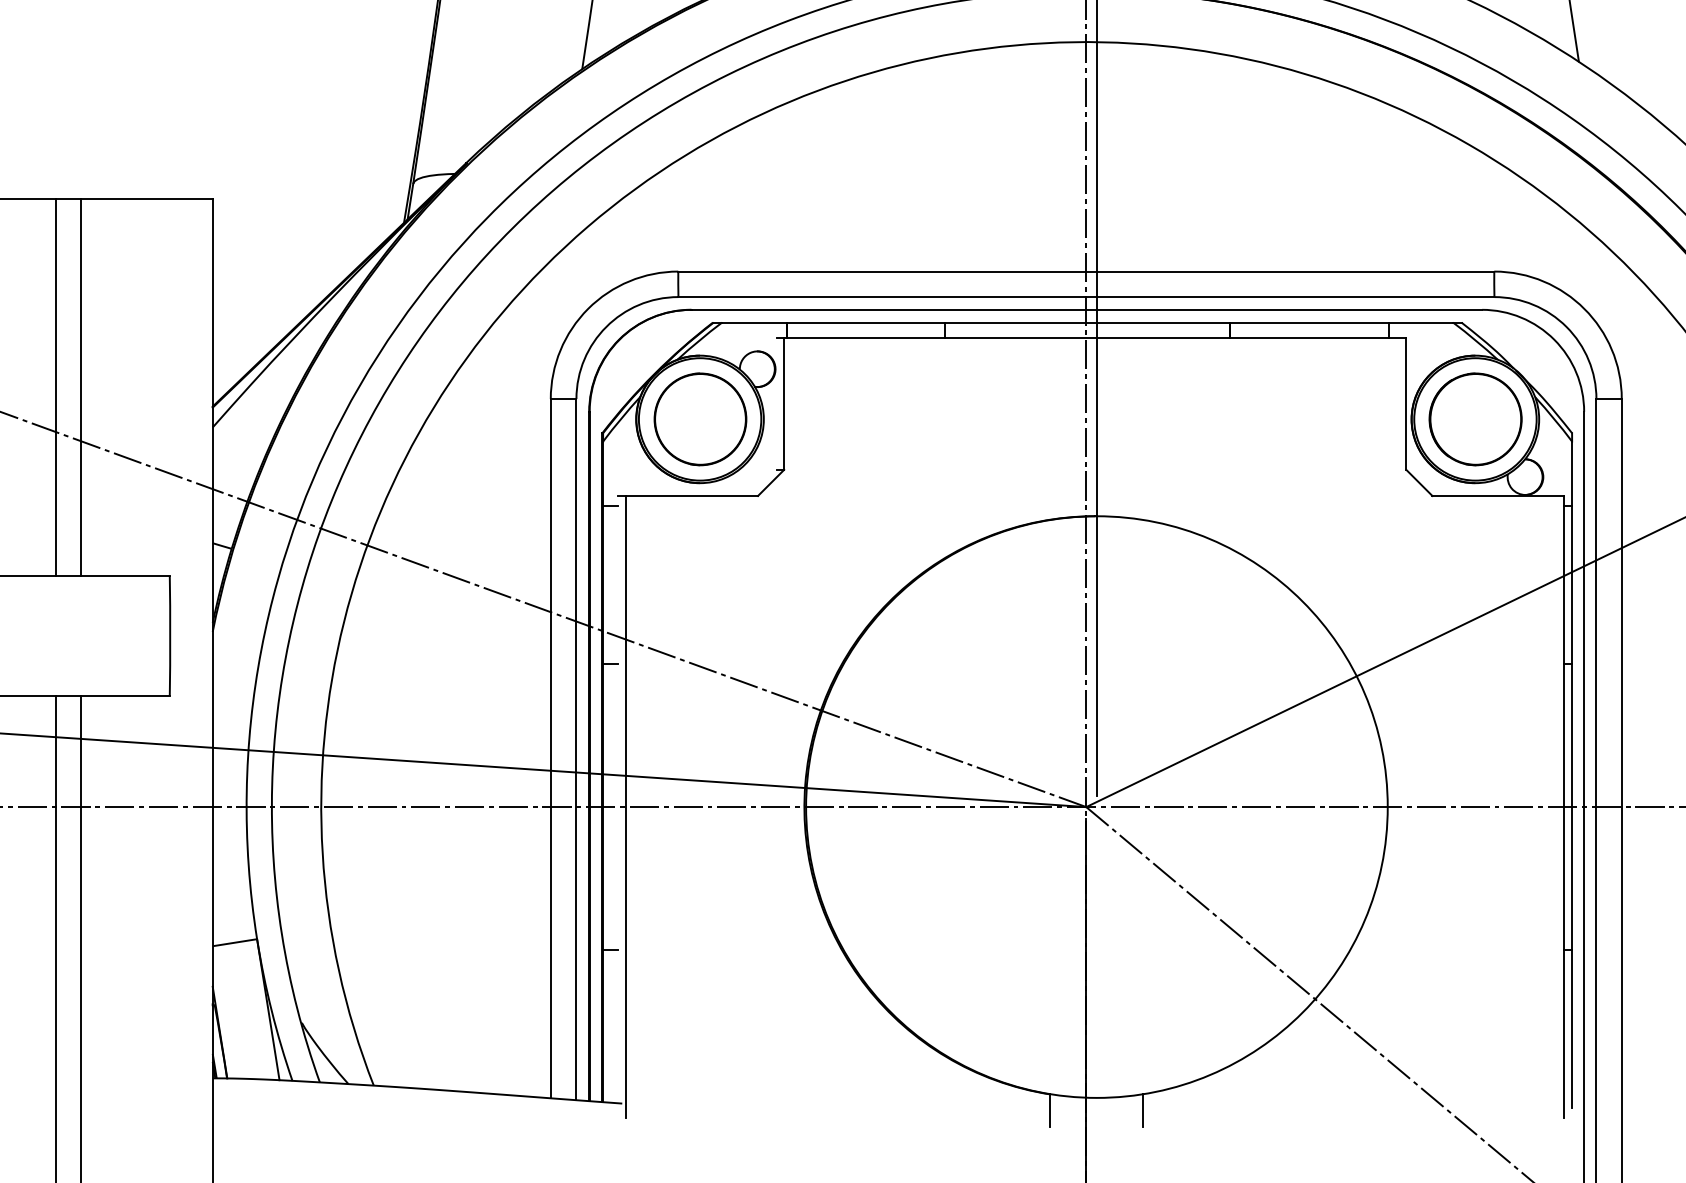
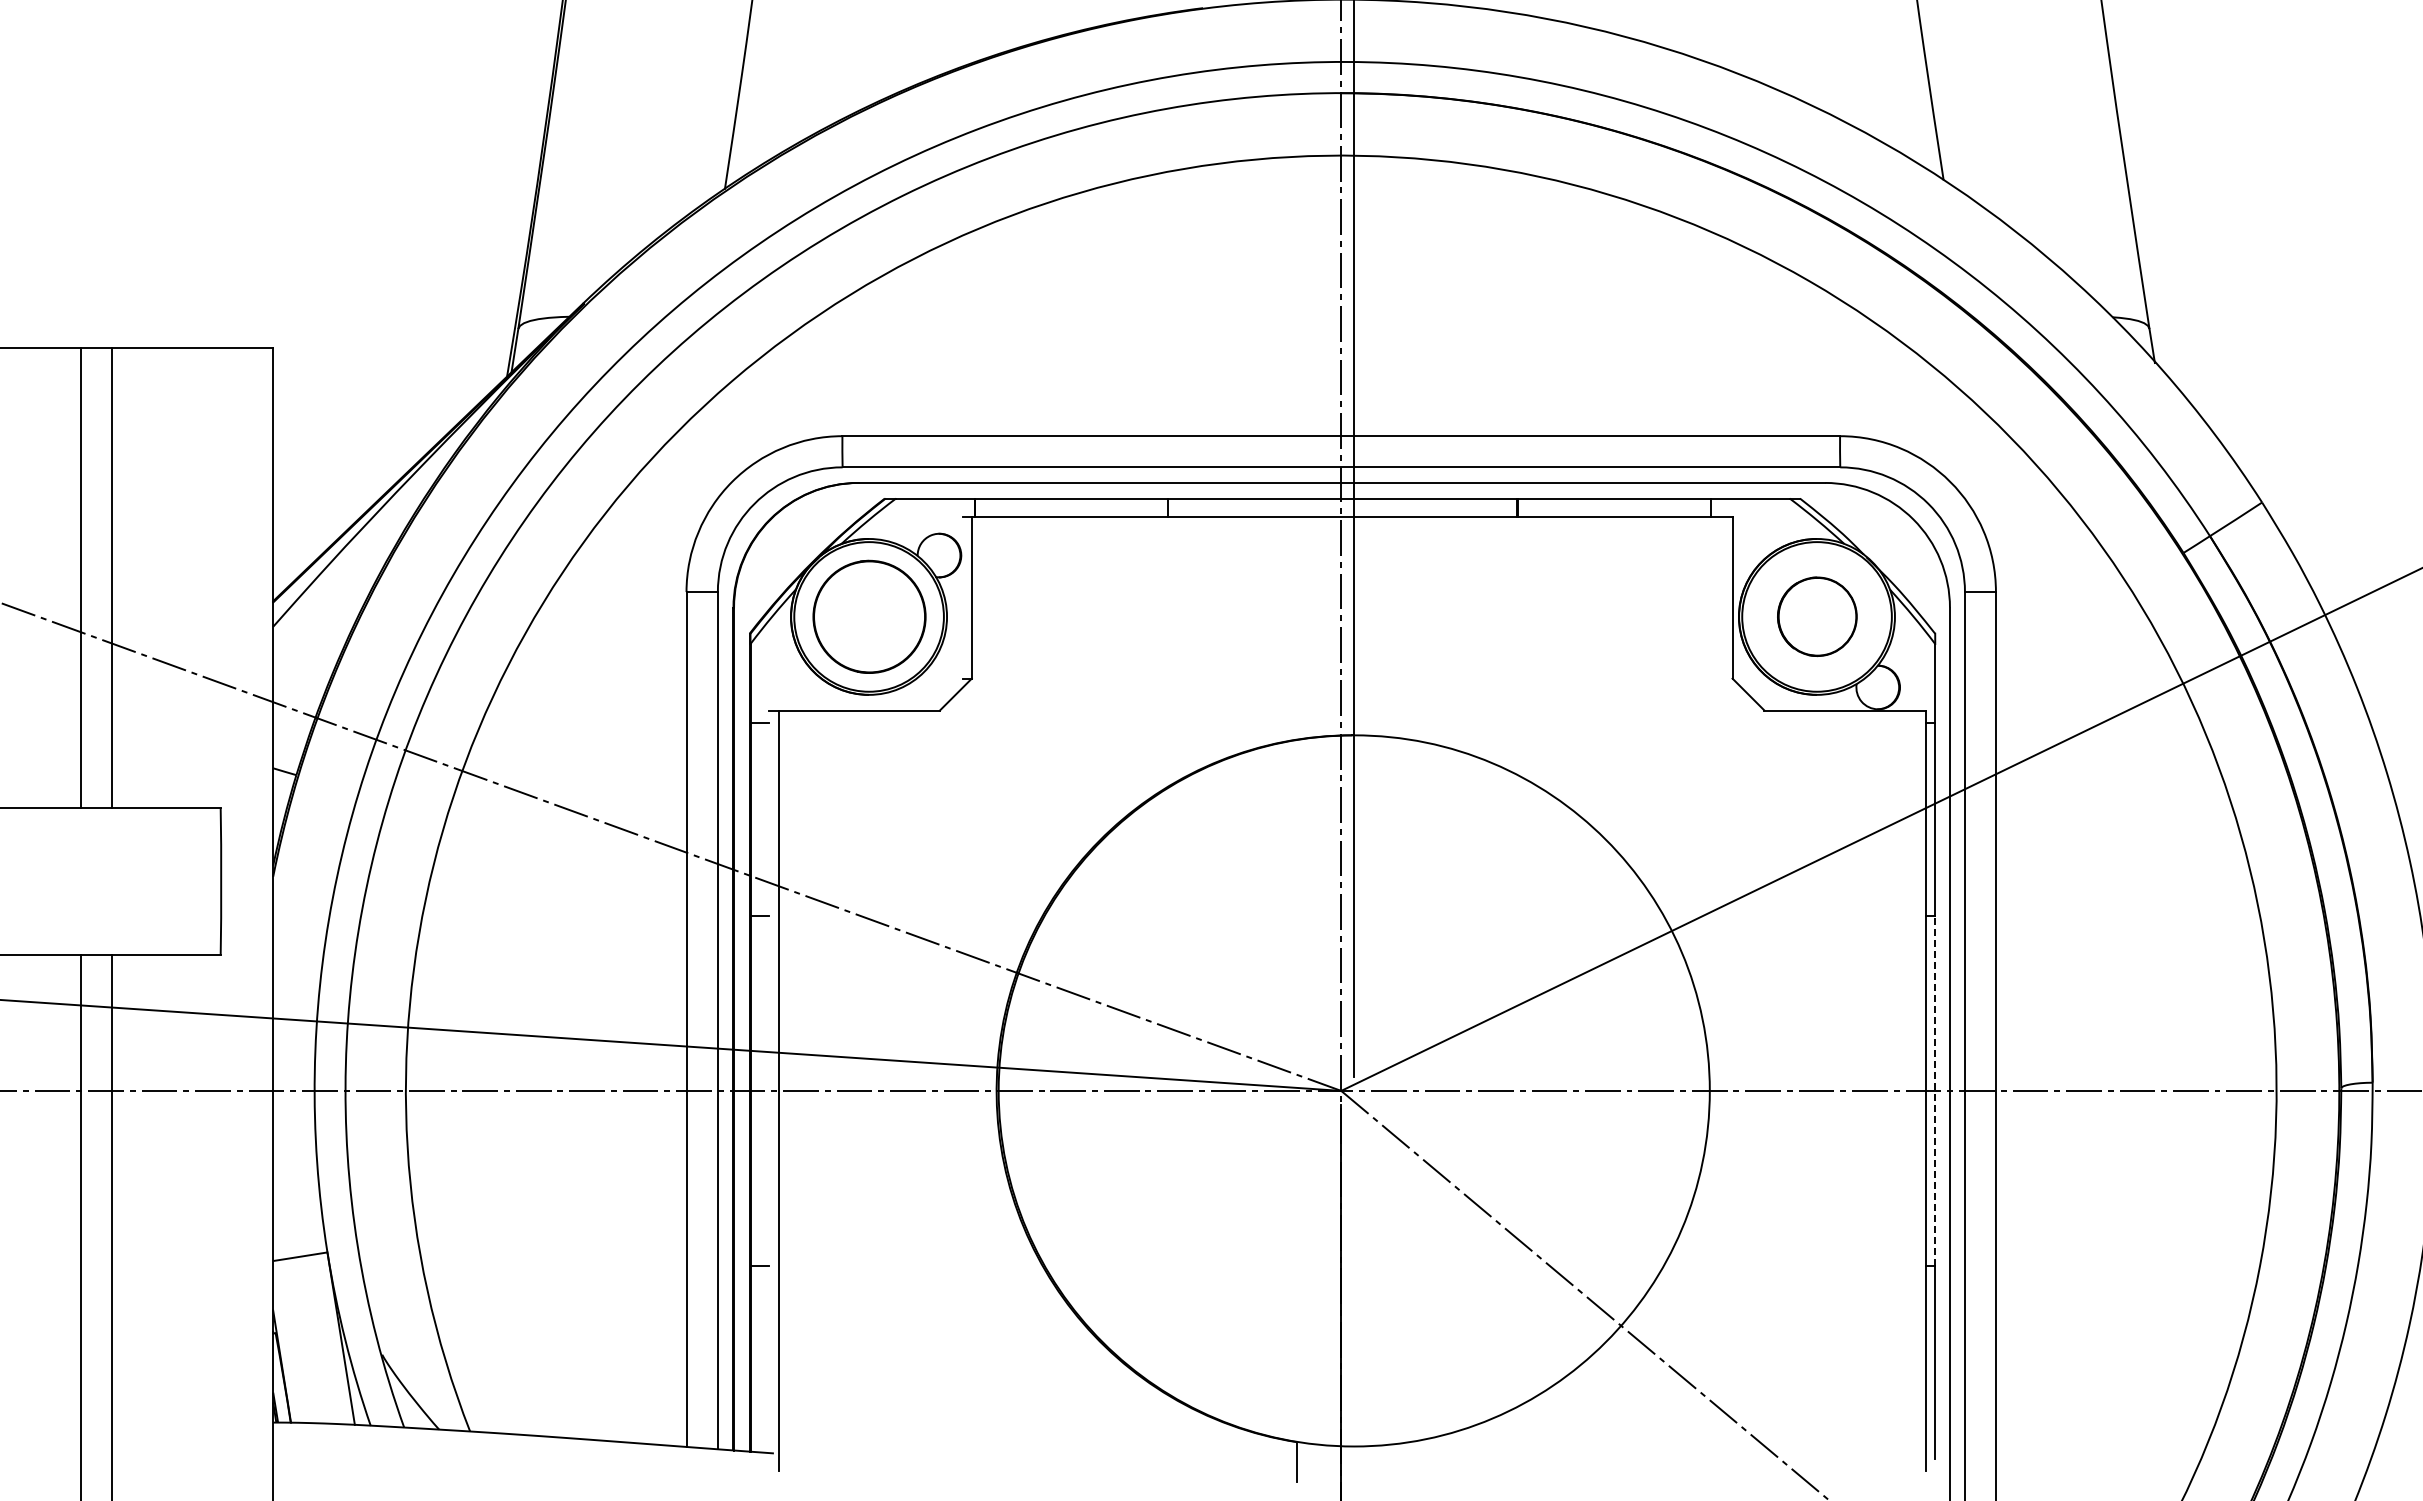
circle: (1475, 419) -> (1817, 616), size x0.7
line: (1572, 806) -> (1935, 1090), solid -> dashed
line: (1142, 1110) -> (1410, 1461), removed

